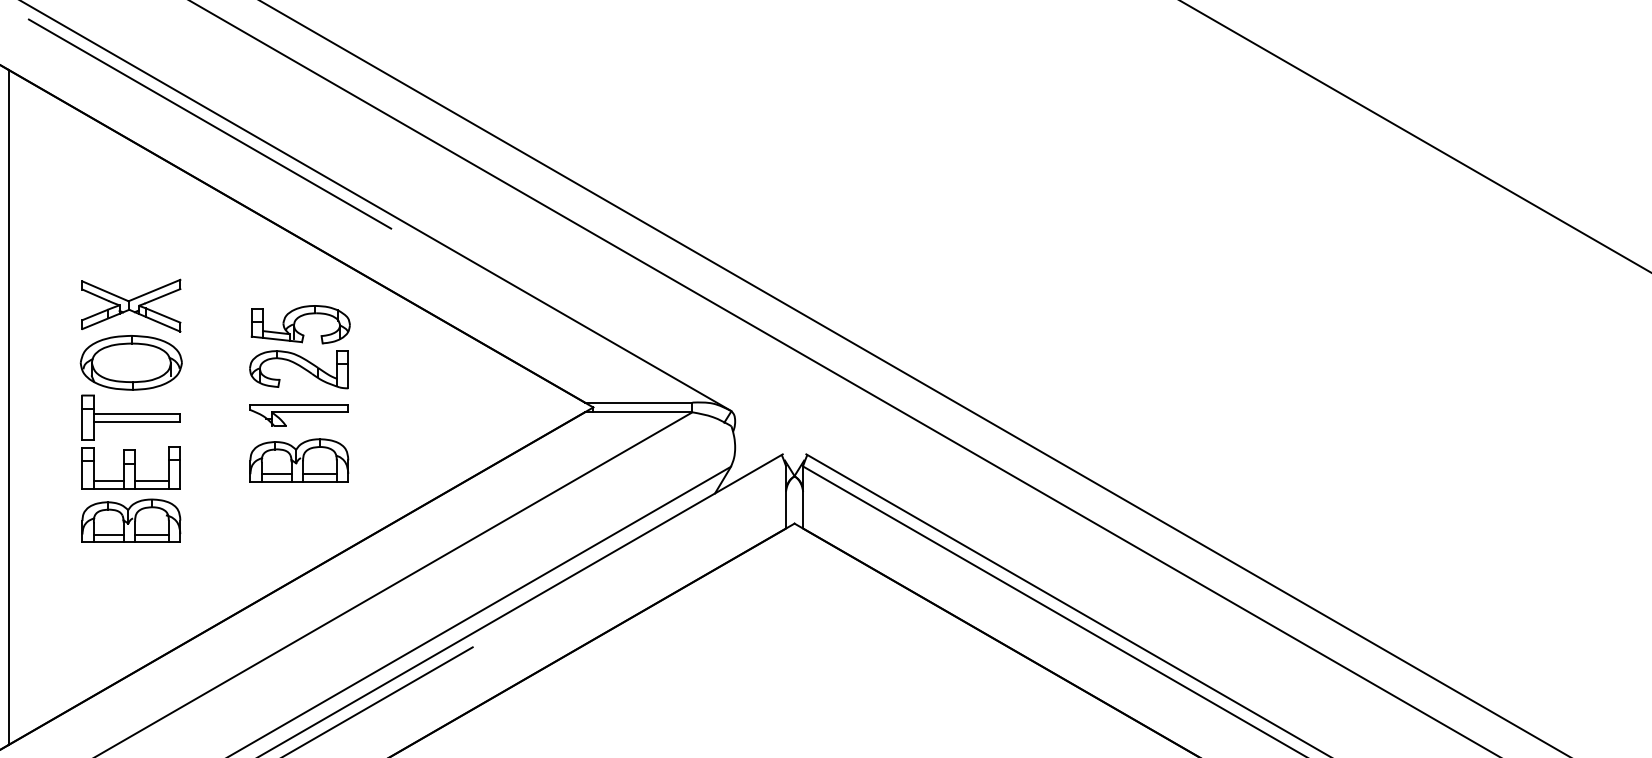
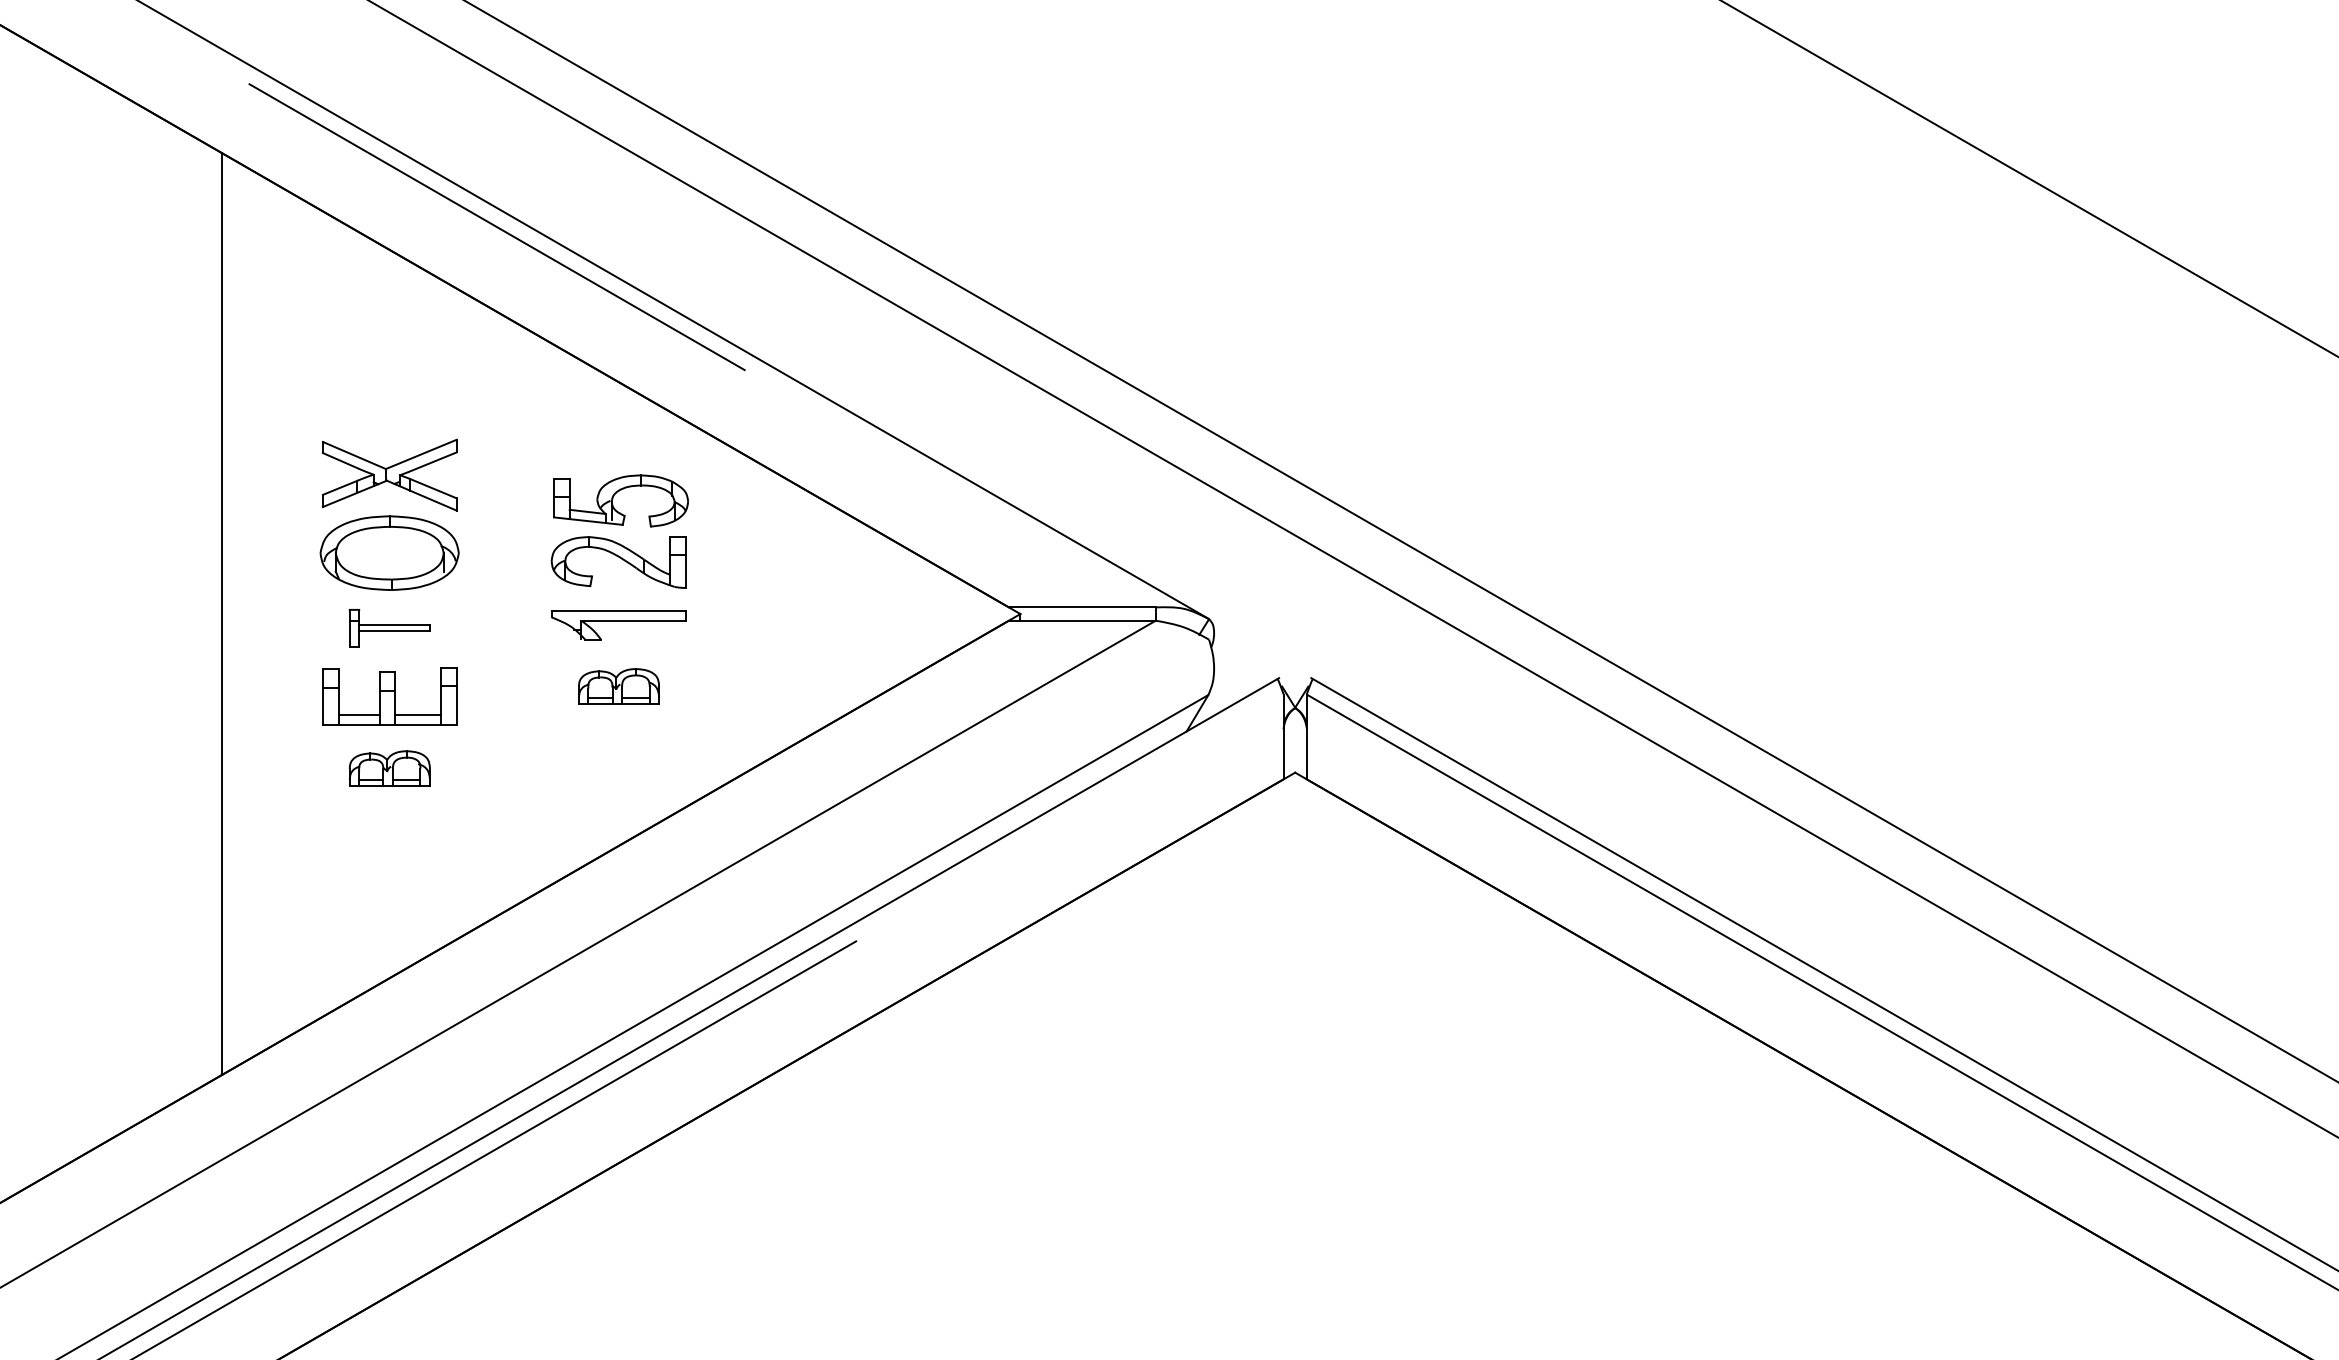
part: (131, 417) -> (389, 627), size x0.6
part: (298, 460) -> (618, 686), size x0.6
part: (131, 520) -> (389, 768), size x0.6

